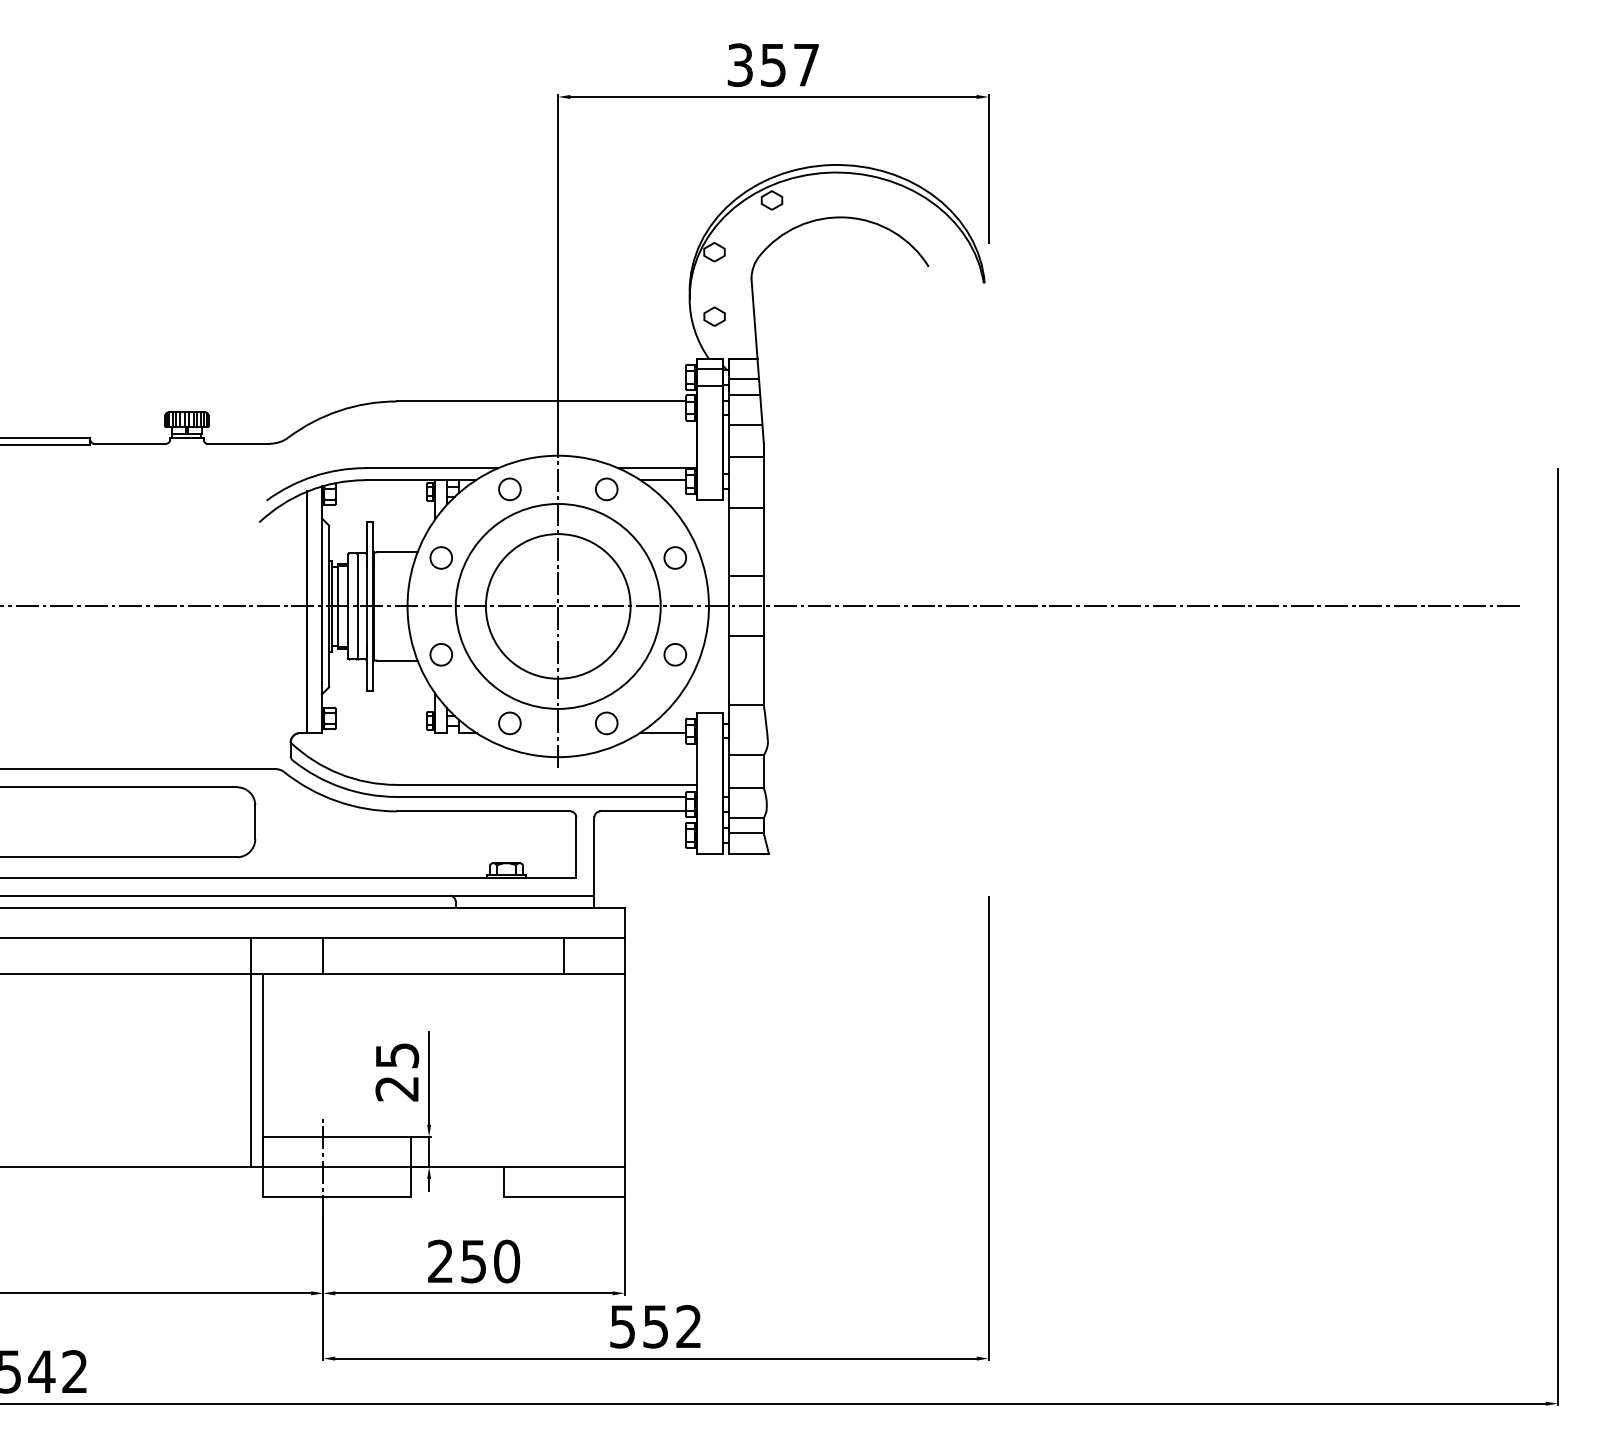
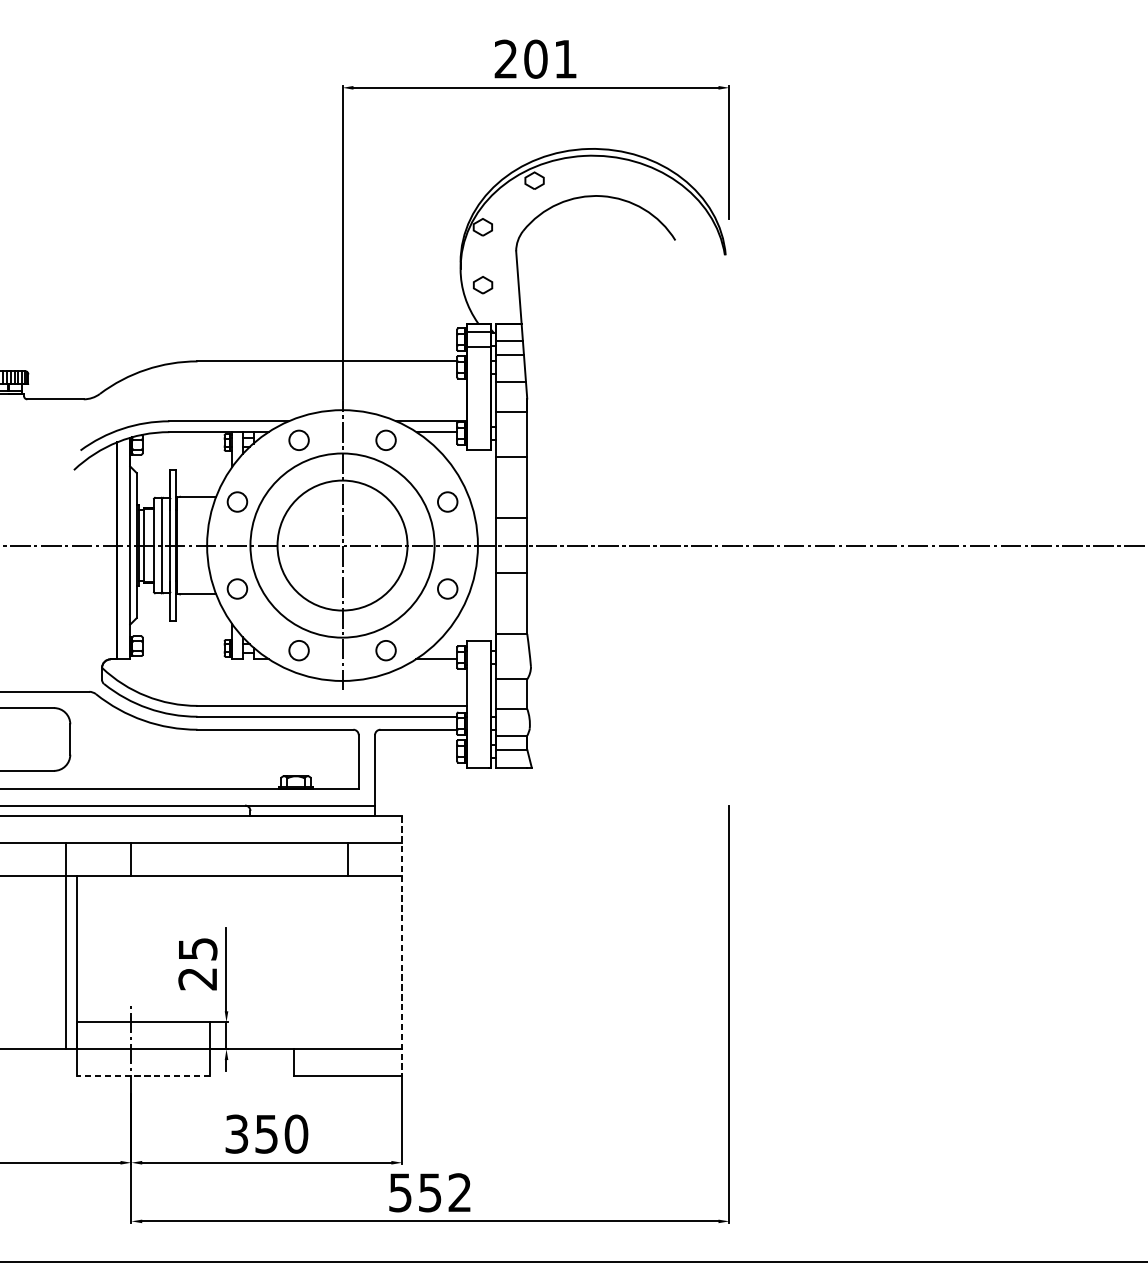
text: (772, 64) -> (535, 58), 357 -> 201
line: (624, 1052) -> (402, 946), solid -> dashed
line: (336, 1197) -> (143, 1076), solid -> dashed
text: (440, 1261) -> (236, 1134), 250 -> 350

